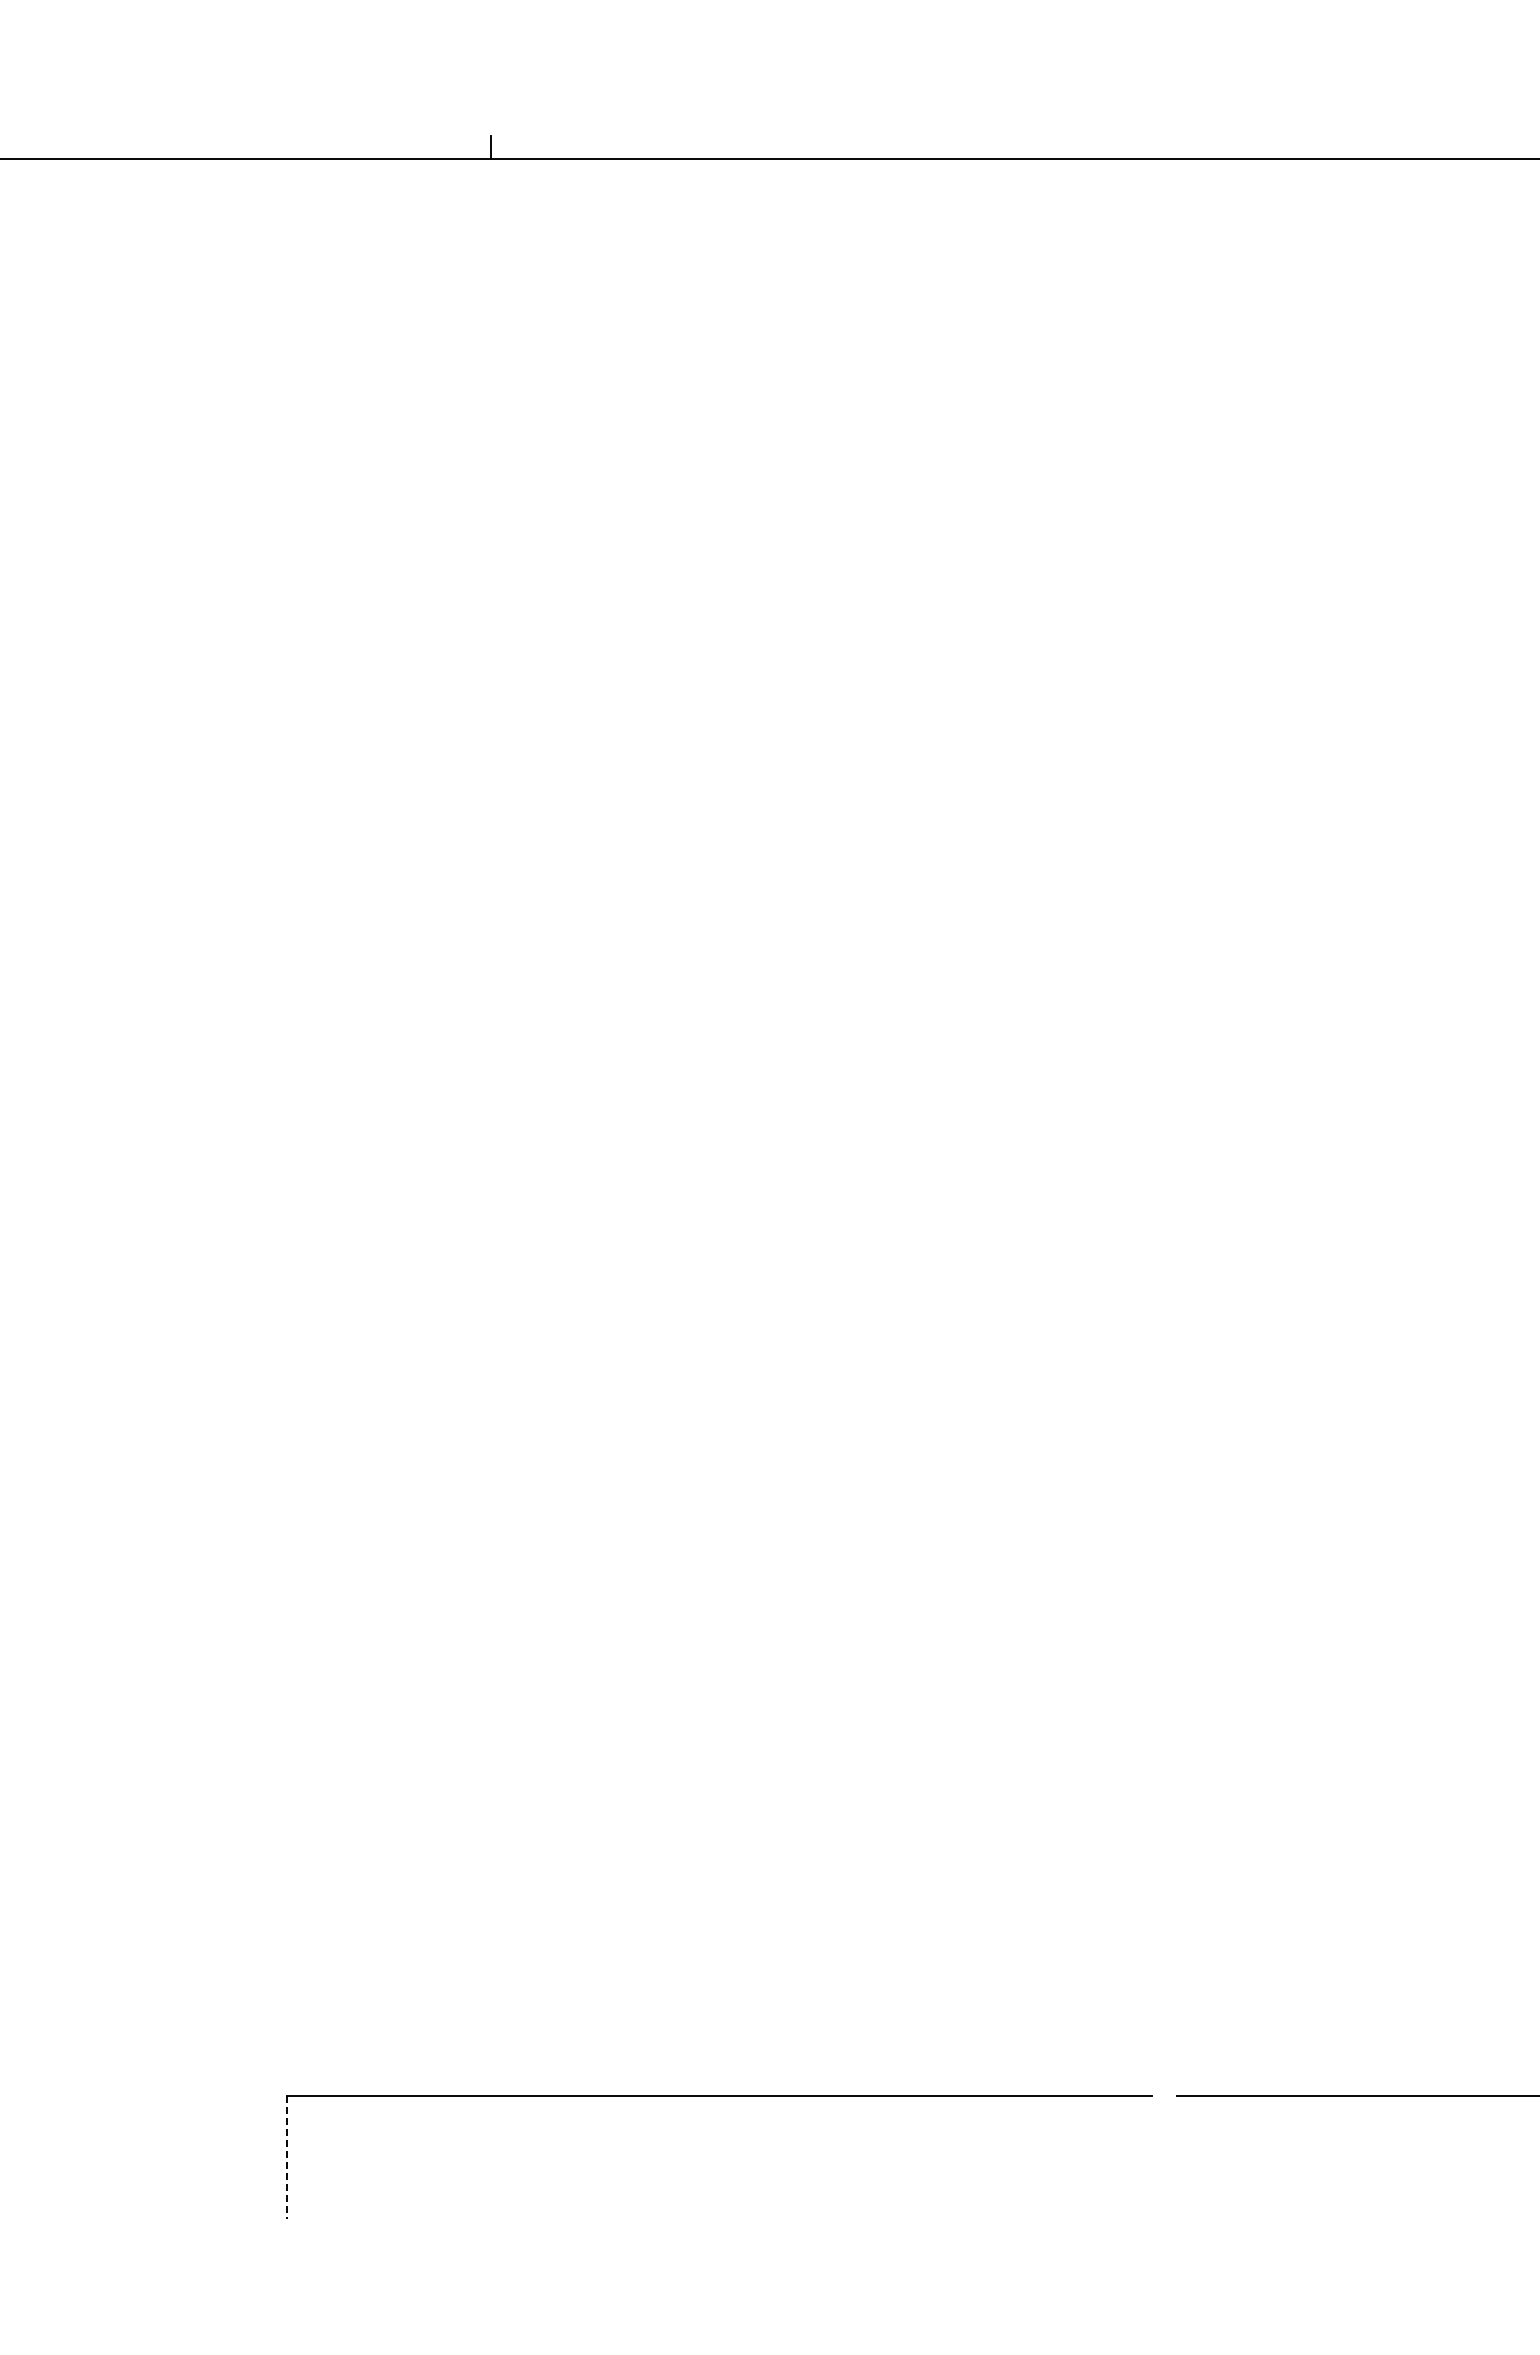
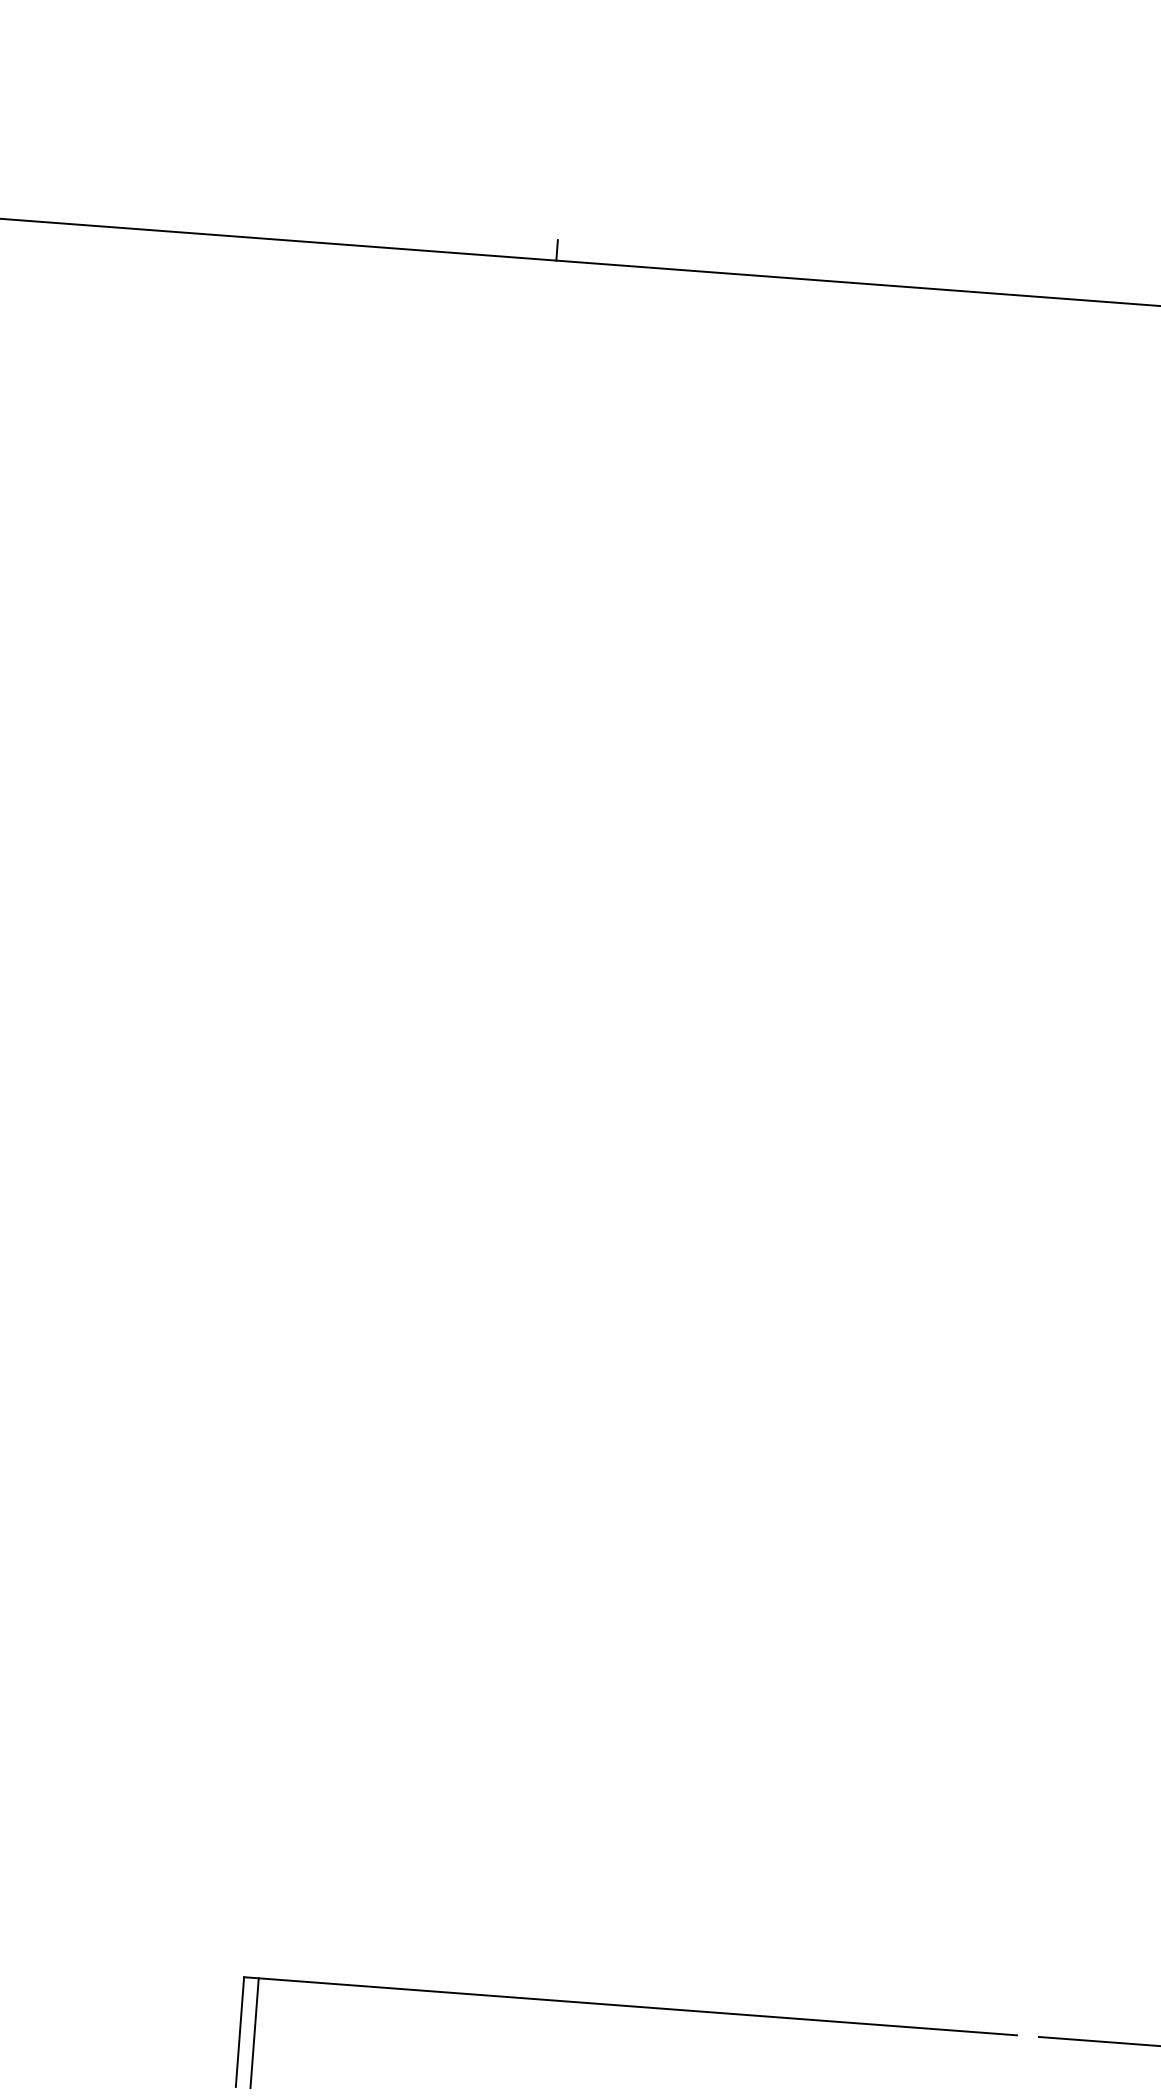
line: (303, 2157) -> (254, 2033), added
line: (286, 2158) -> (239, 2032), dashed -> solid

